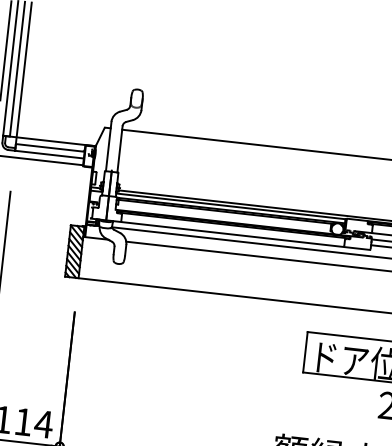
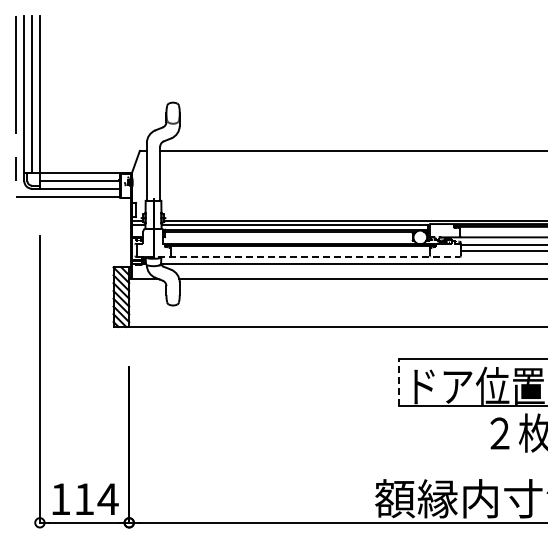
line: (230, 233) -> (298, 256), solid -> dashed
line: (305, 352) -> (399, 382), solid -> dashed

